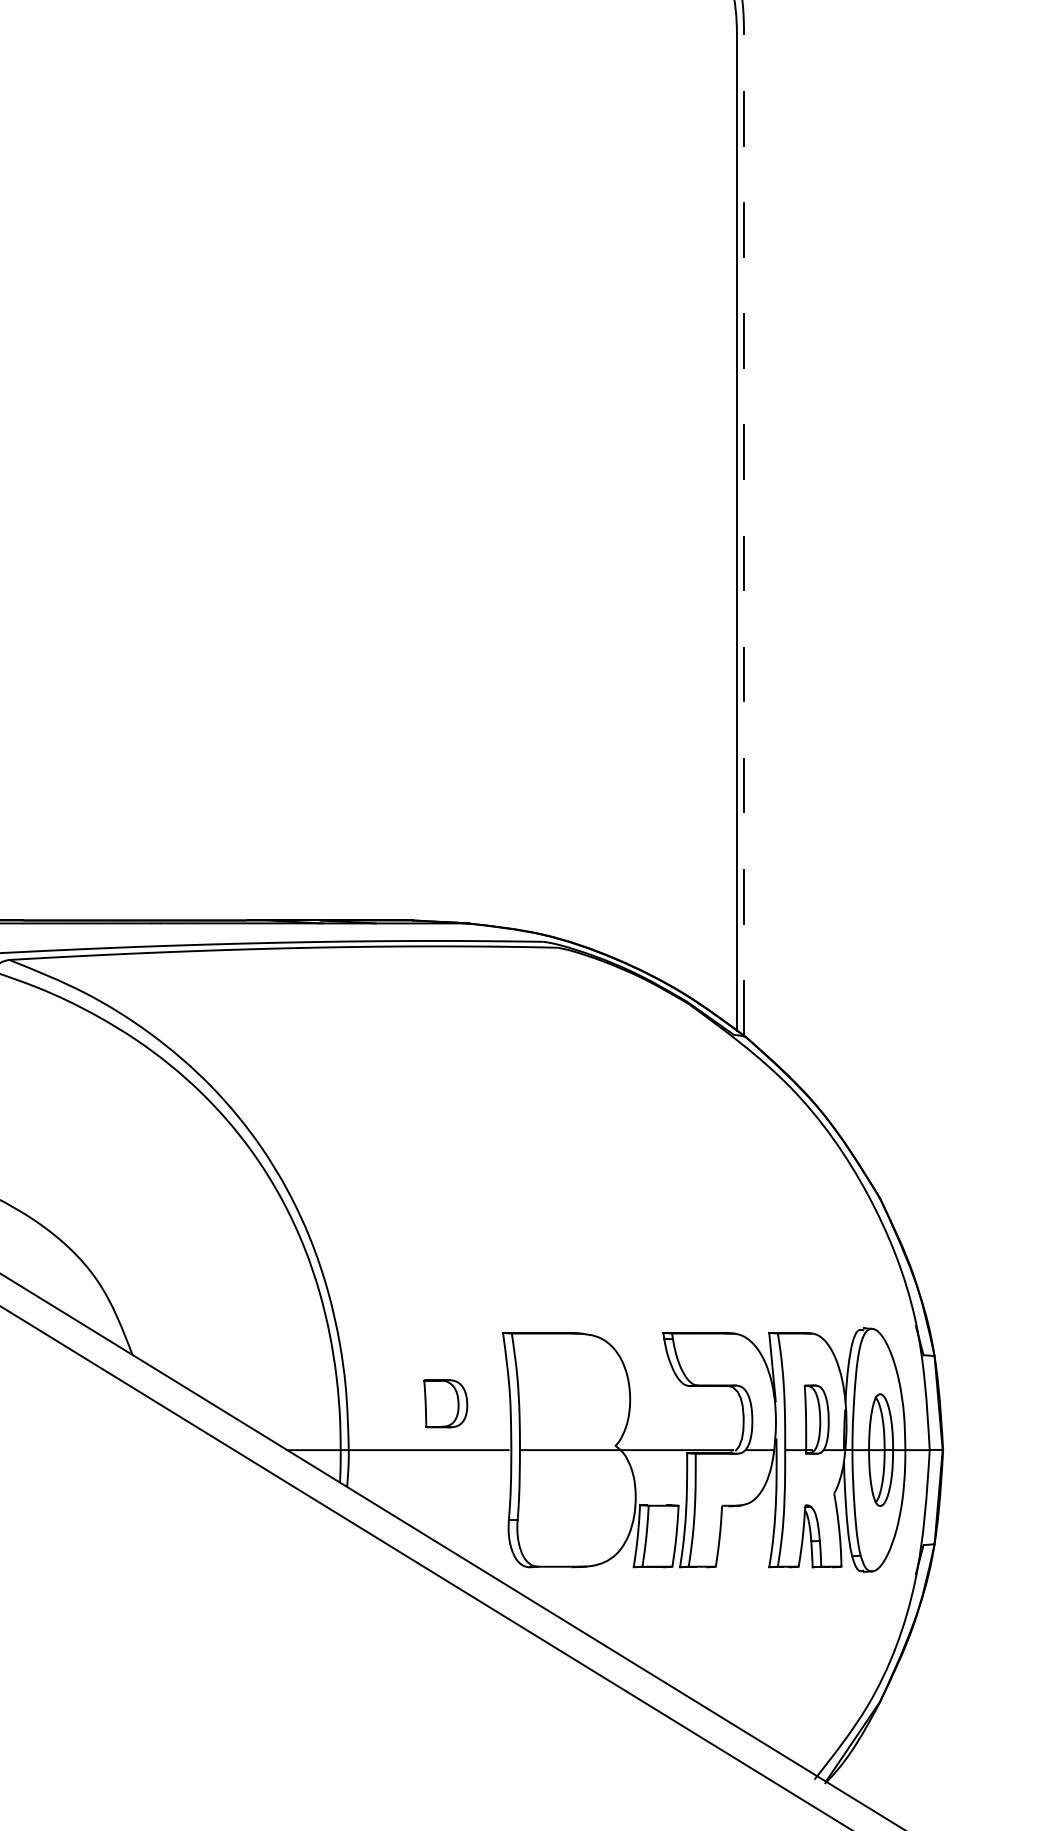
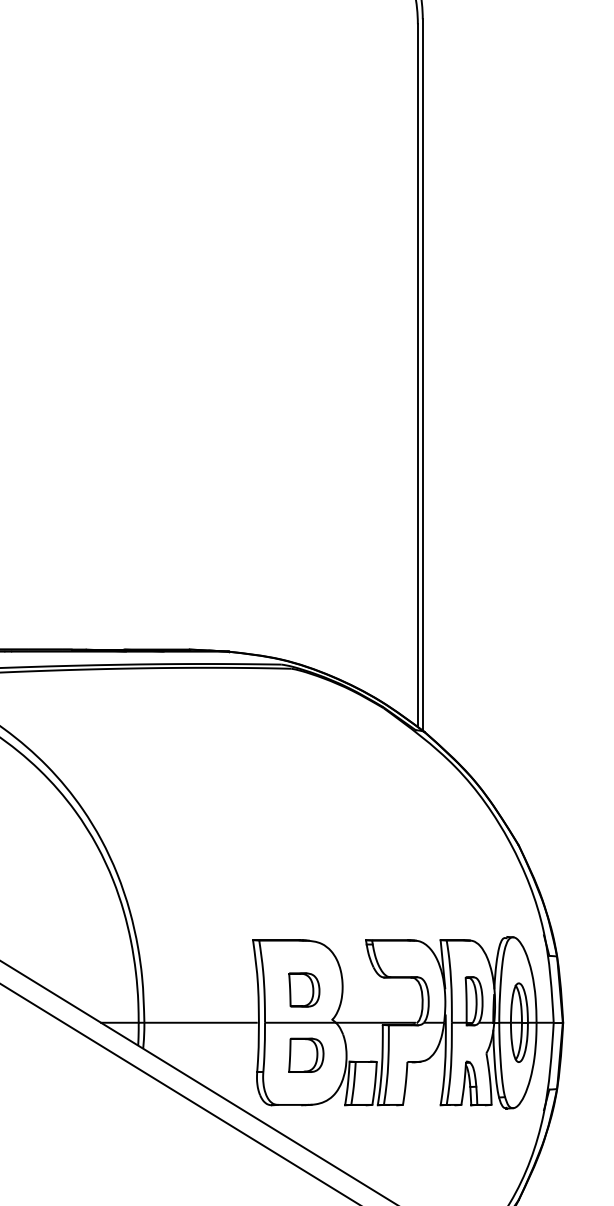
line: (743, 530) -> (422, 374), dashed -> solid
part: (445, 1403) -> (304, 989), moved
part: (578, 1496) -> (306, 1055), added

